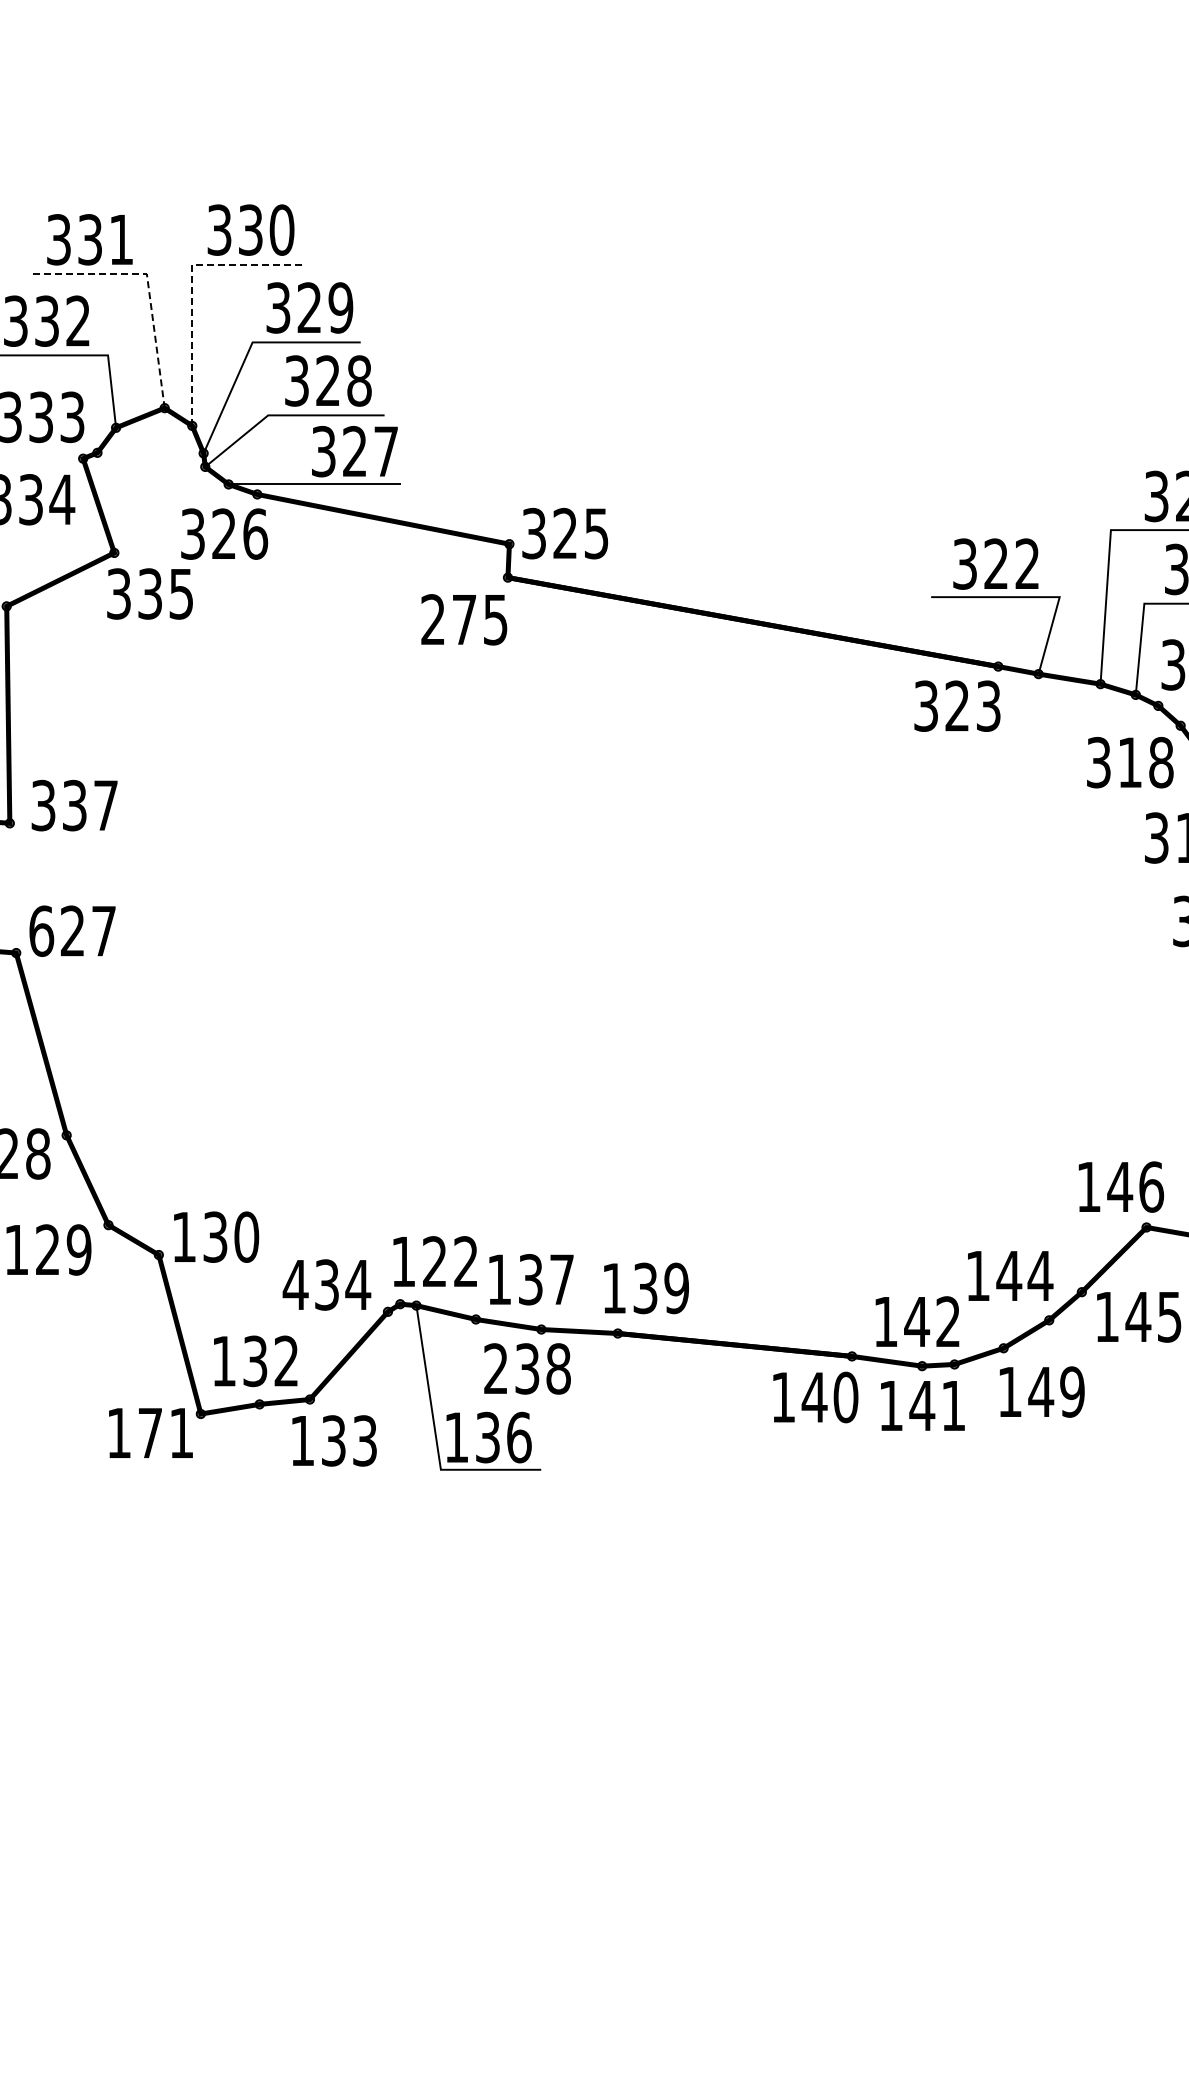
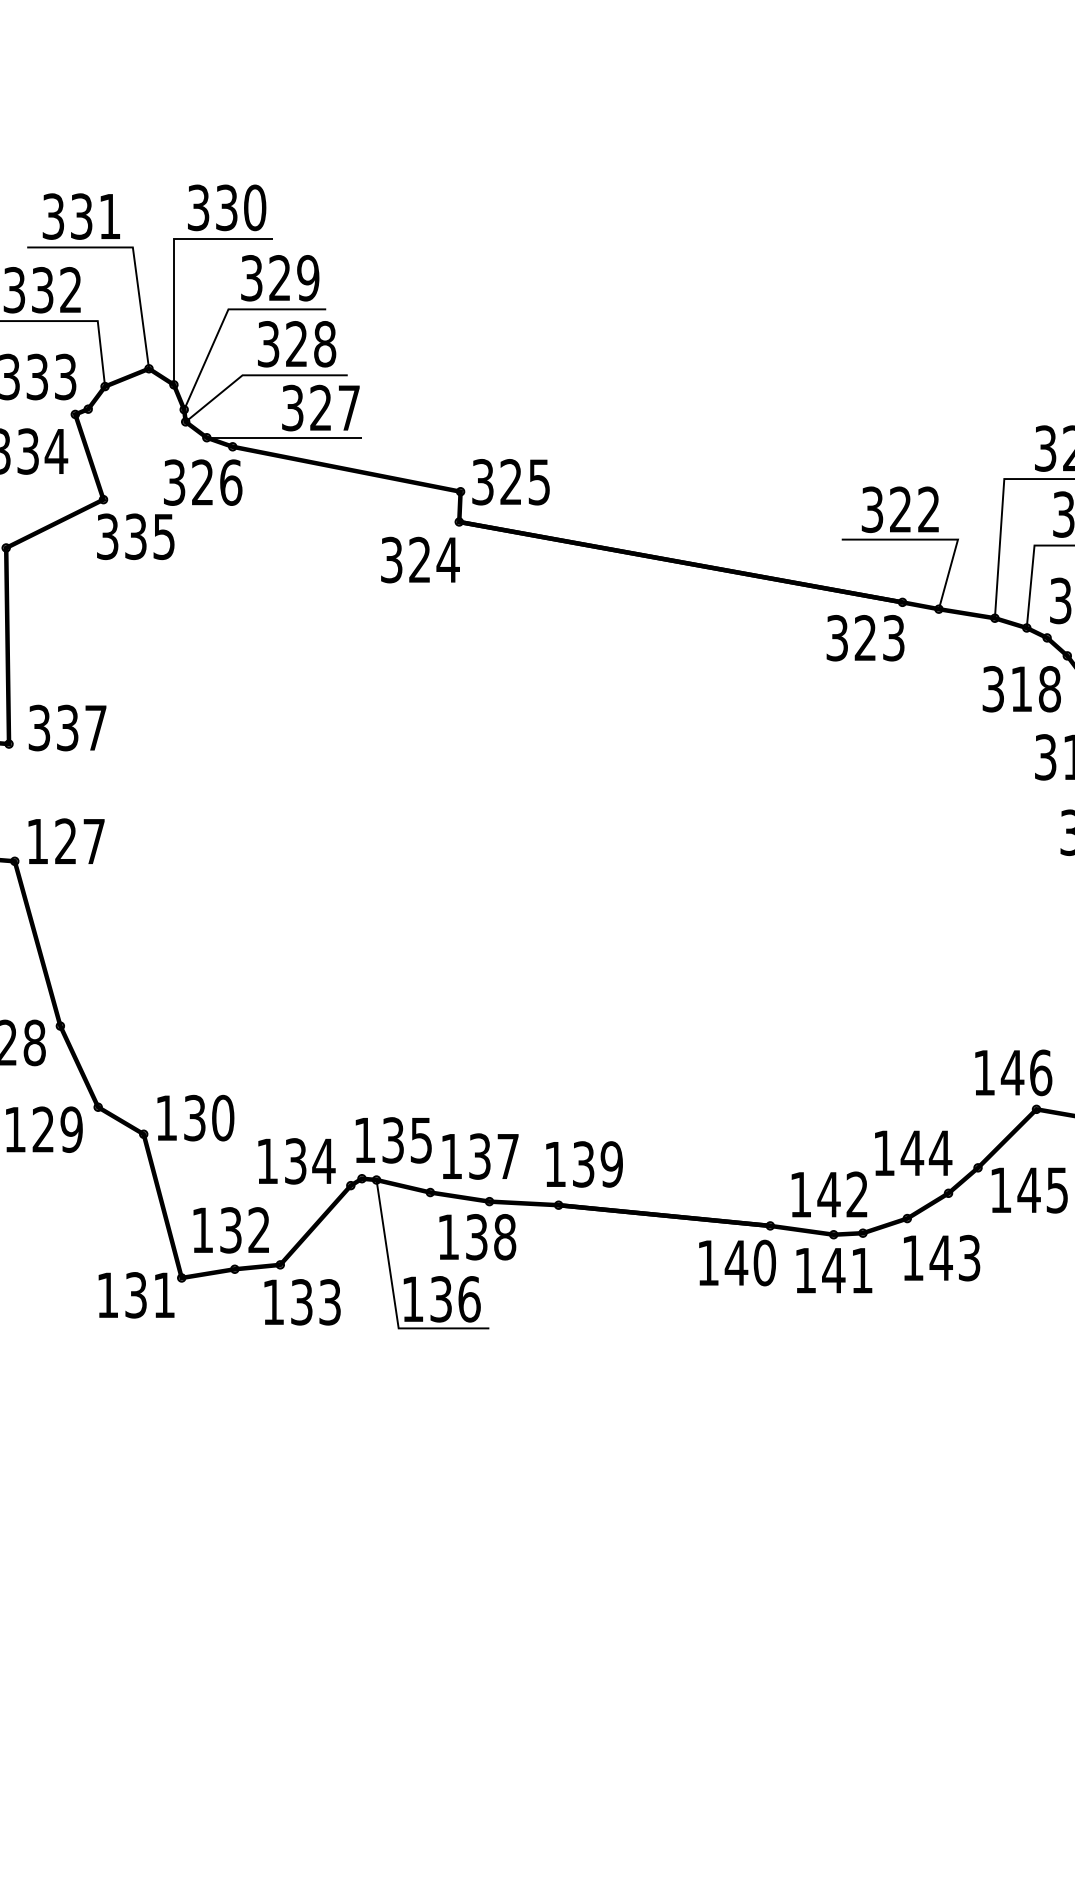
line: (148, 282) -> (134, 255), dashed -> solid
line: (192, 290) -> (174, 262), dashed -> solid
text: (464, 619) -> (419, 559), 275 -> 324
text: (41, 930) -> (37, 840), 627 -> 127
text: (450, 1261) -> (407, 1140), 122 -> 135
text: (295, 1284) -> (267, 1160), 434 -> 134
text: (495, 1368) -> (448, 1236), 238 -> 138
text: (1072, 1391) -> (969, 1257), 149 -> 143
text: (150, 1432) -> (136, 1294), 171 -> 131

